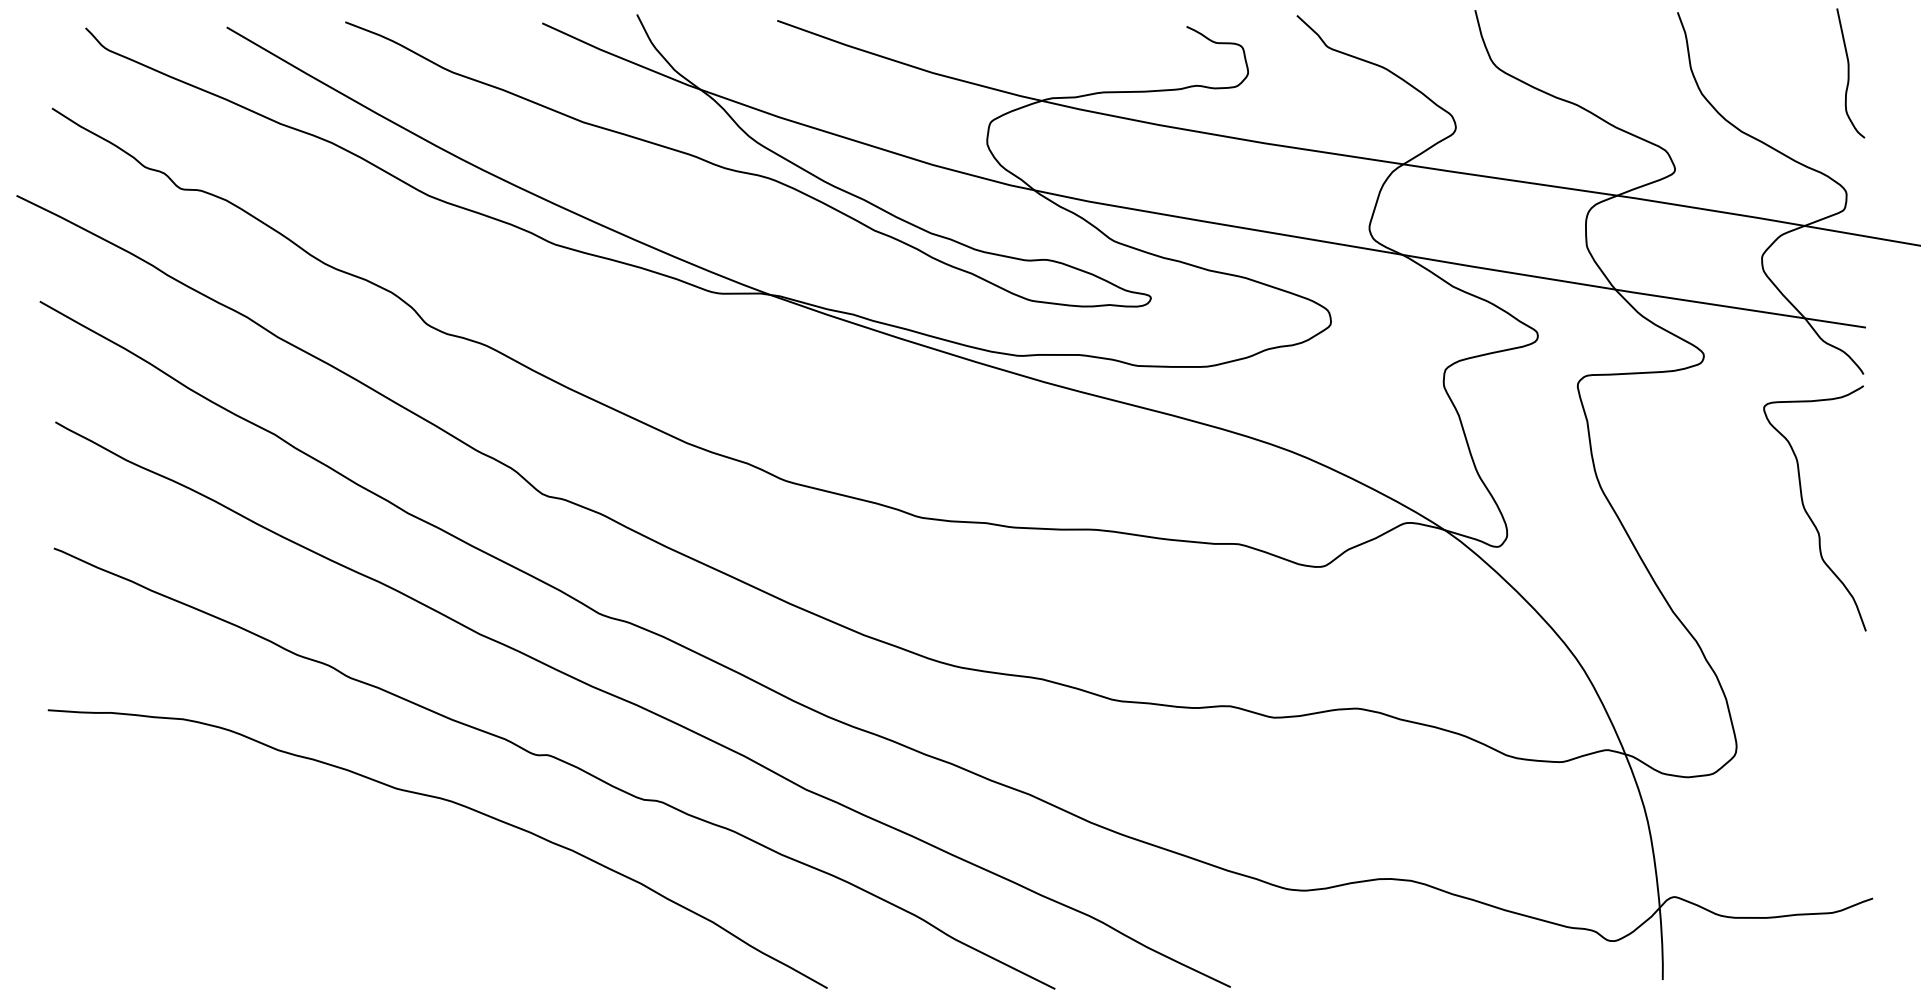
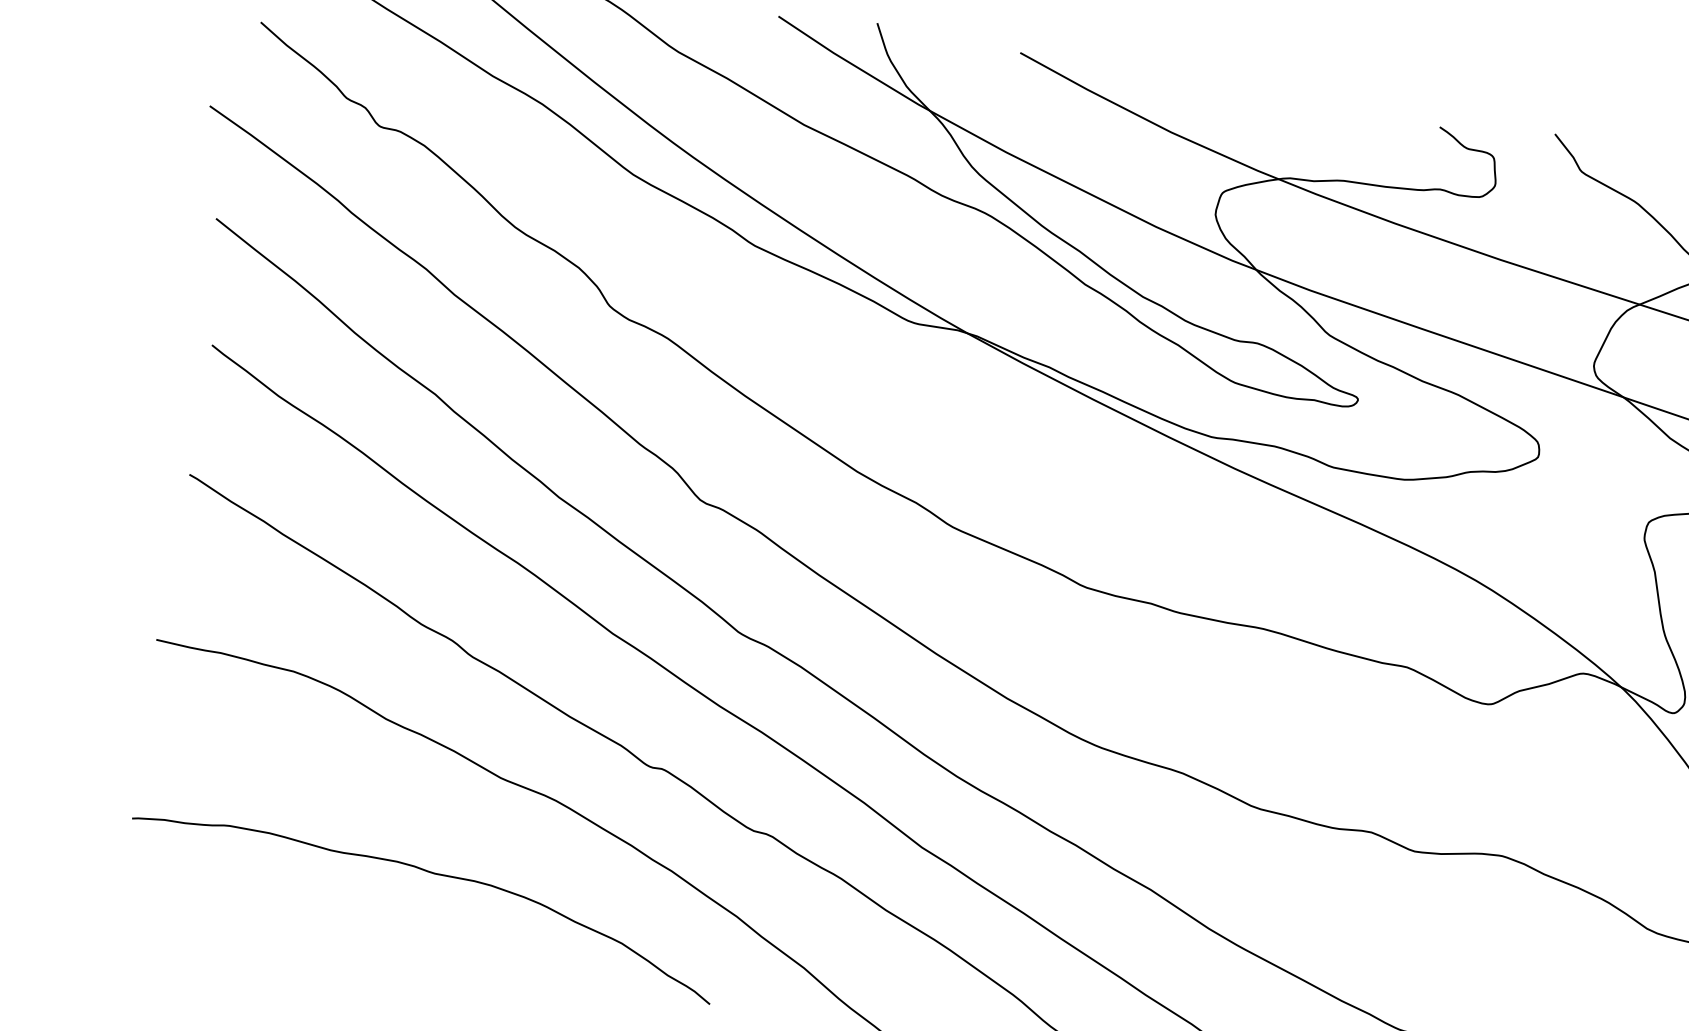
curve: (347, 890) -> (434, 874), added

